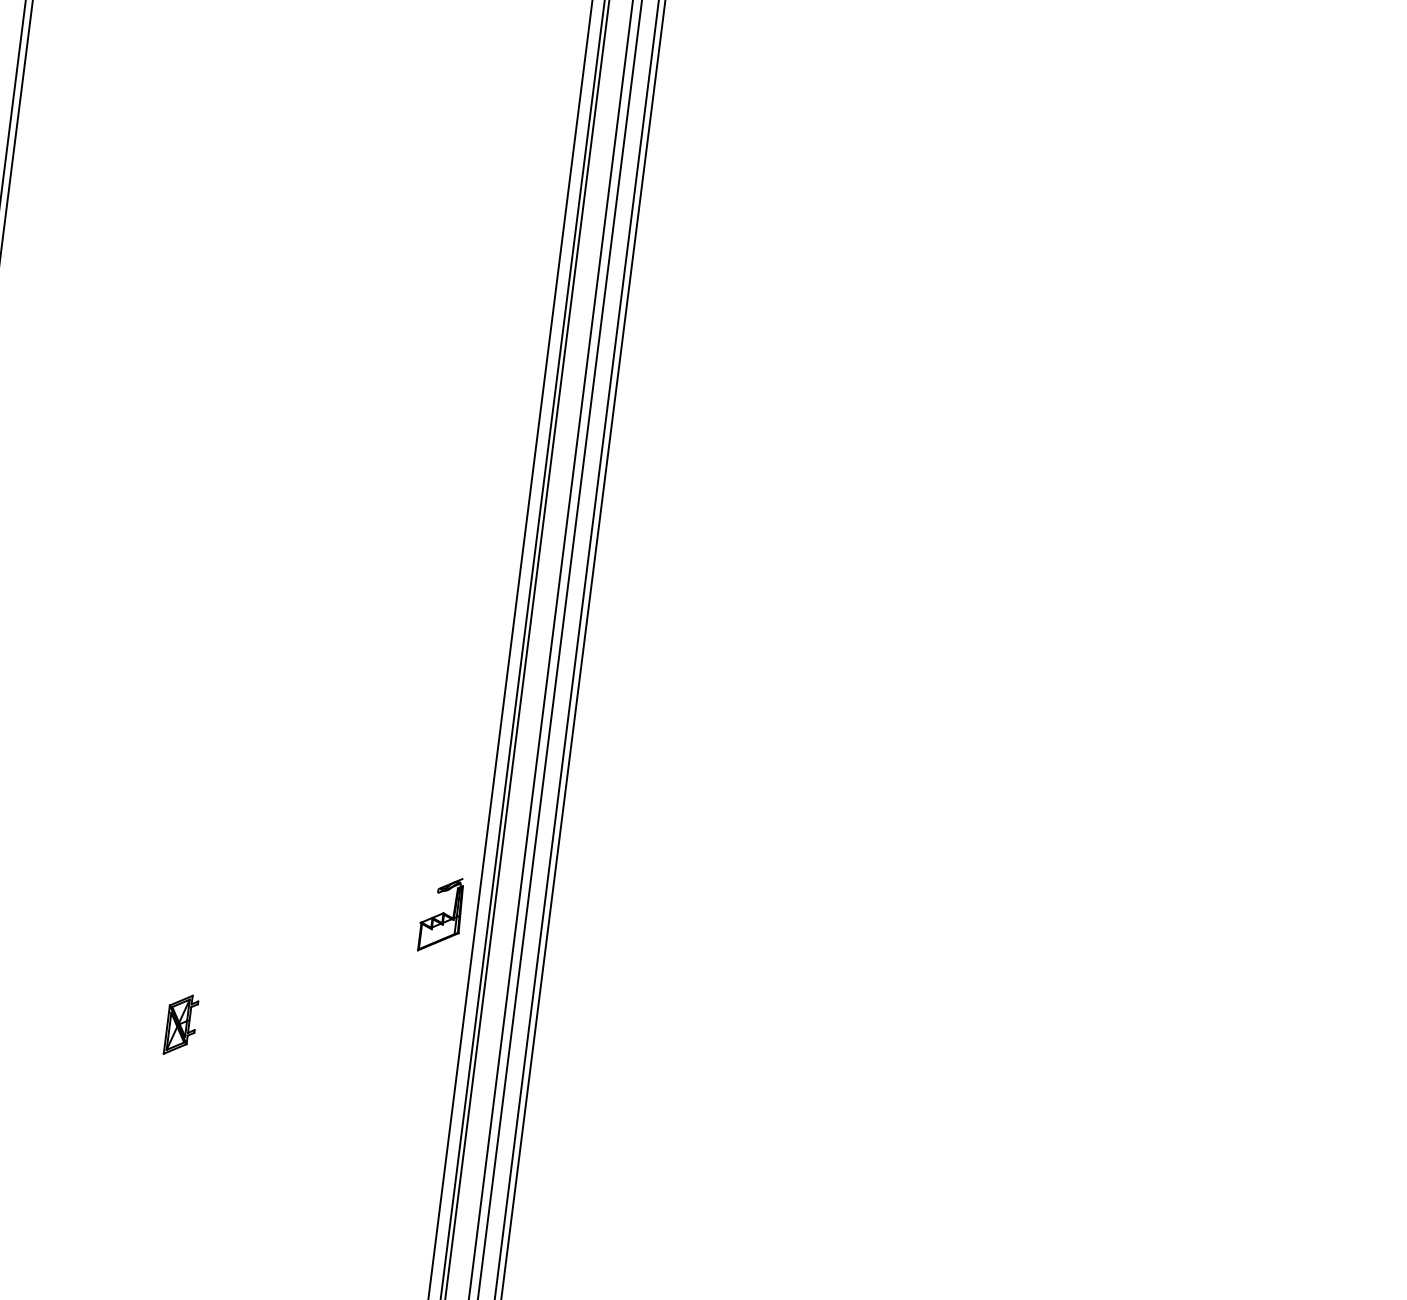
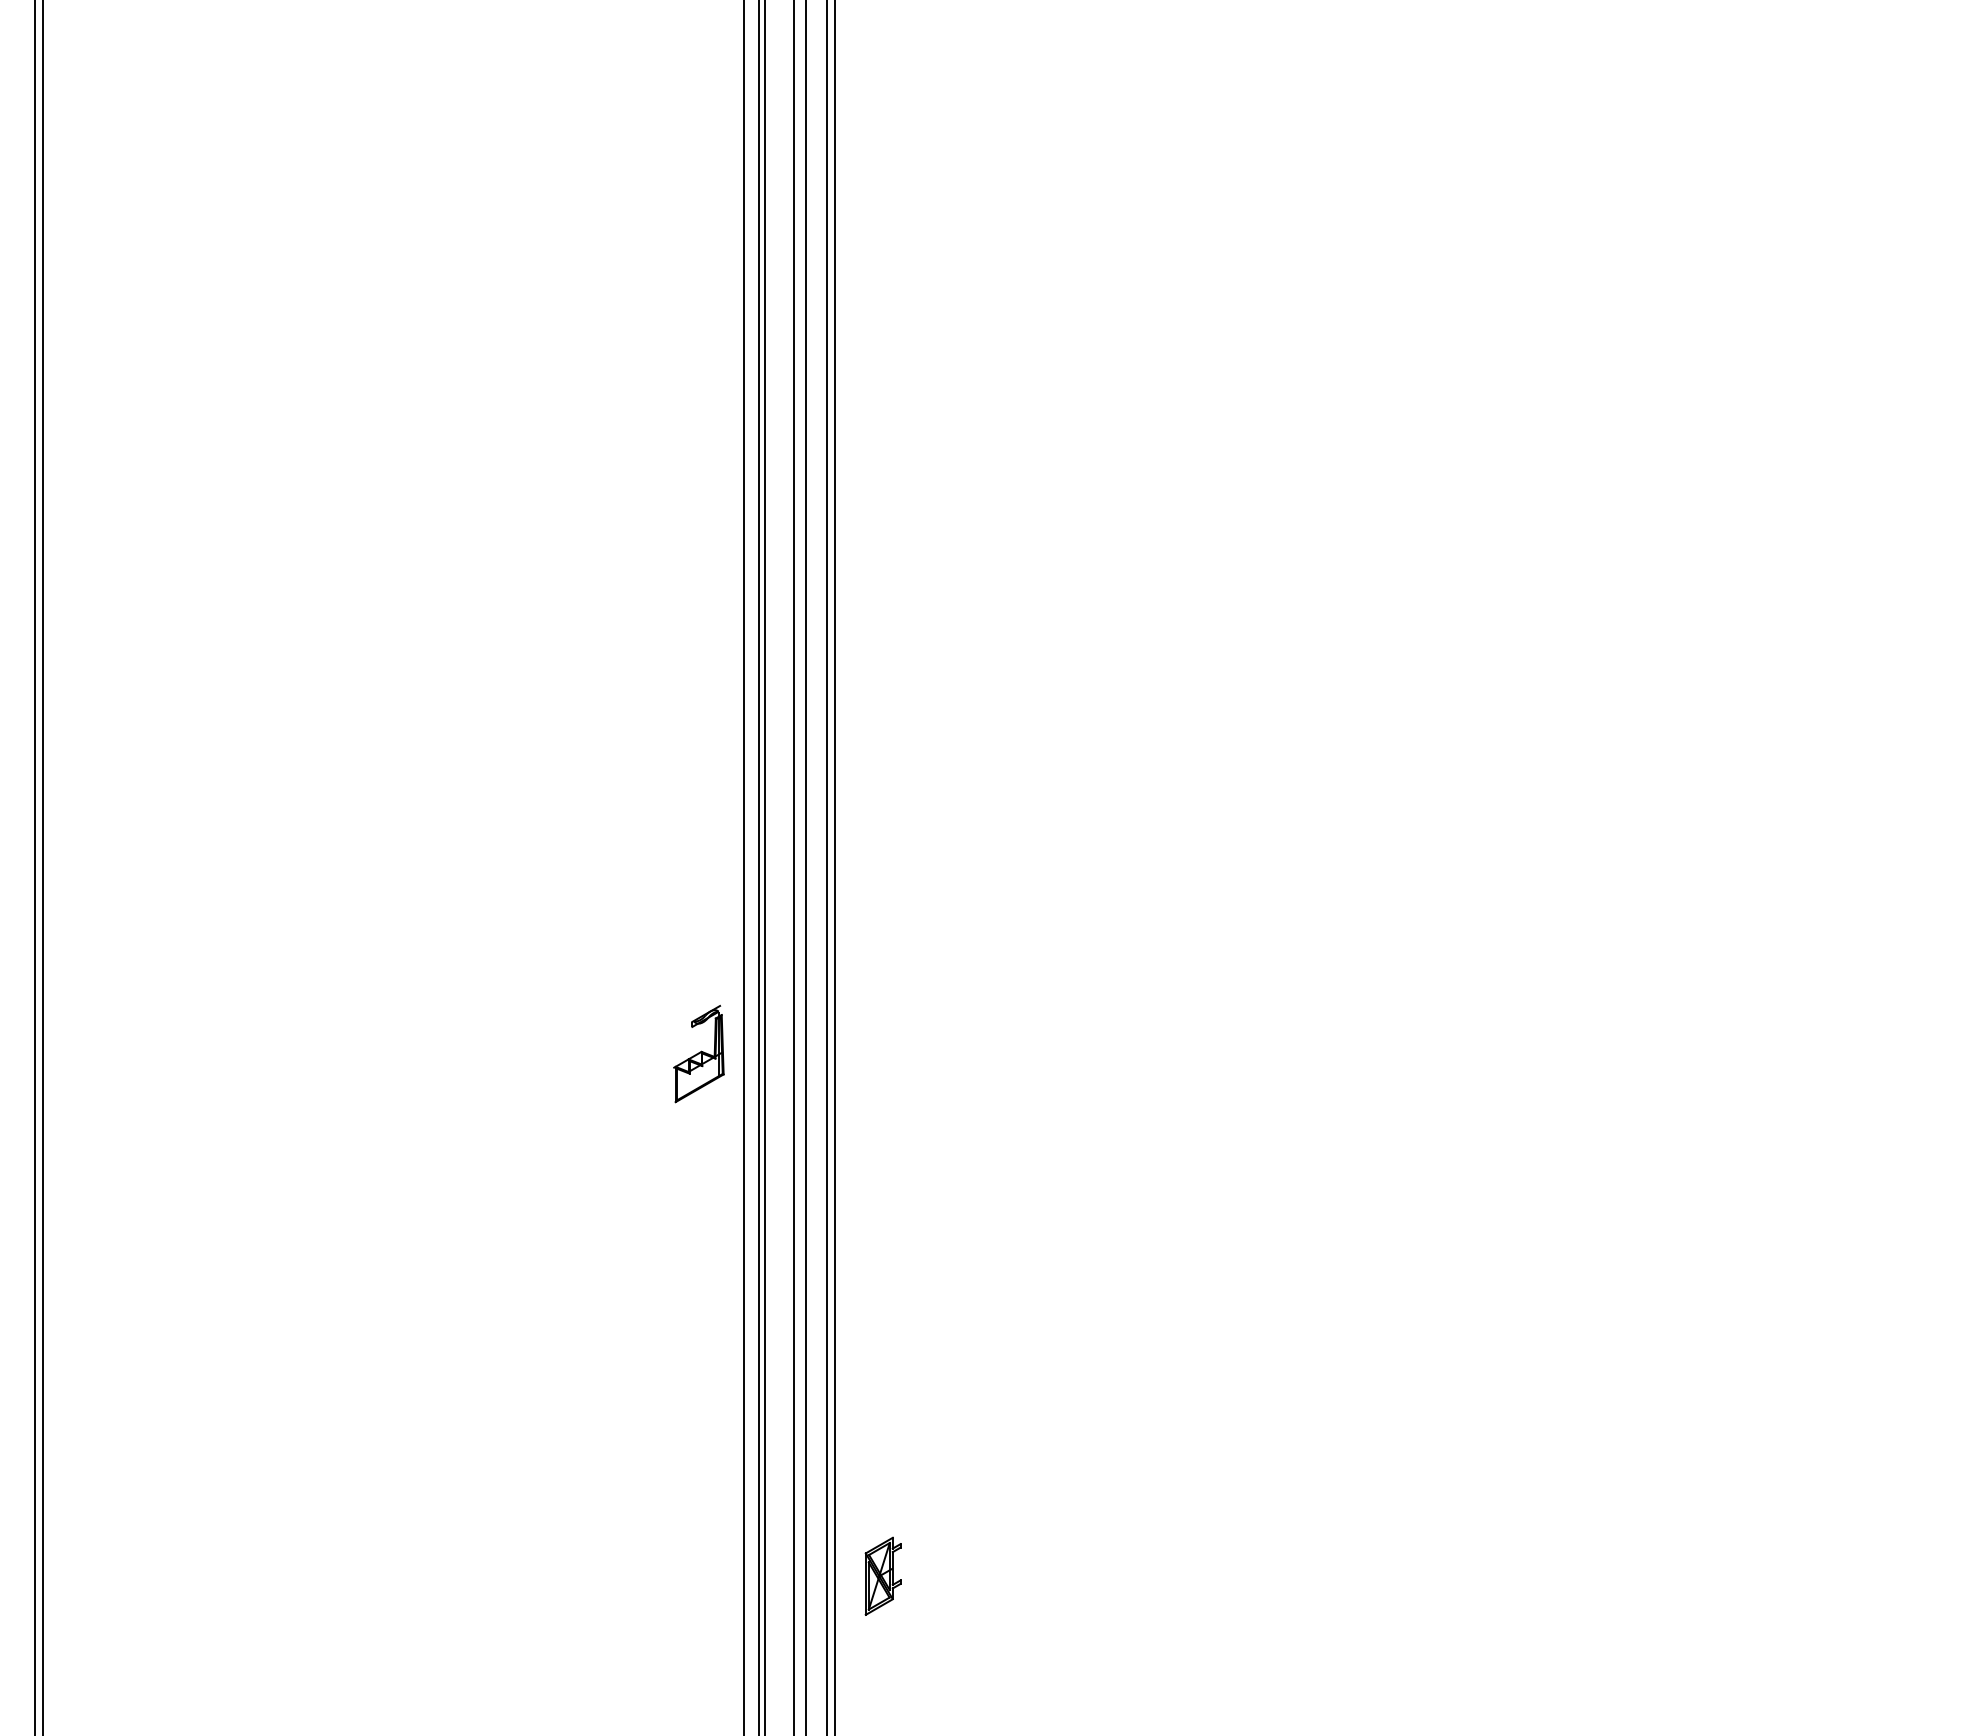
part: (440, 914) -> (698, 1053), moved
part: (180, 1024) -> (882, 1575), moved

